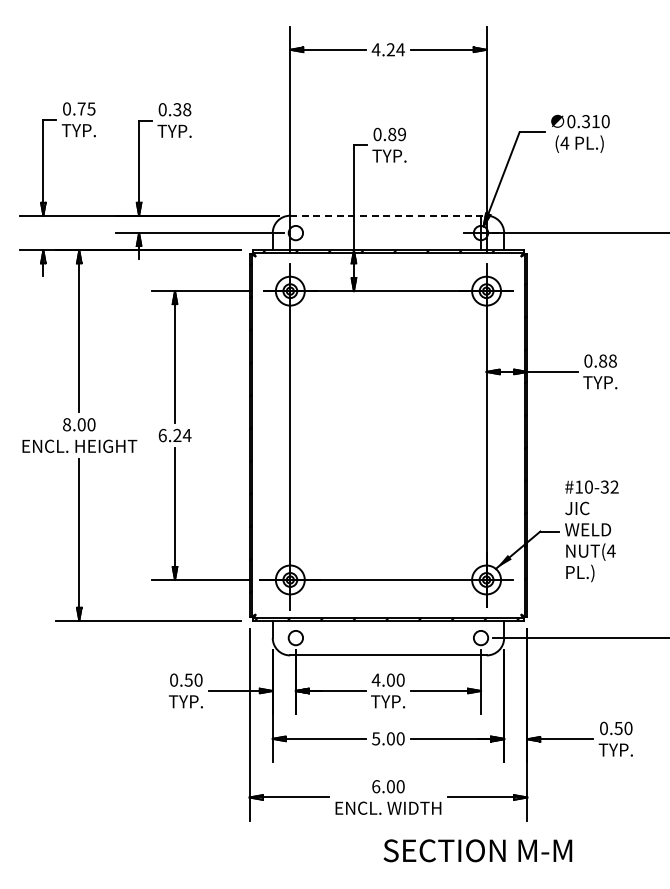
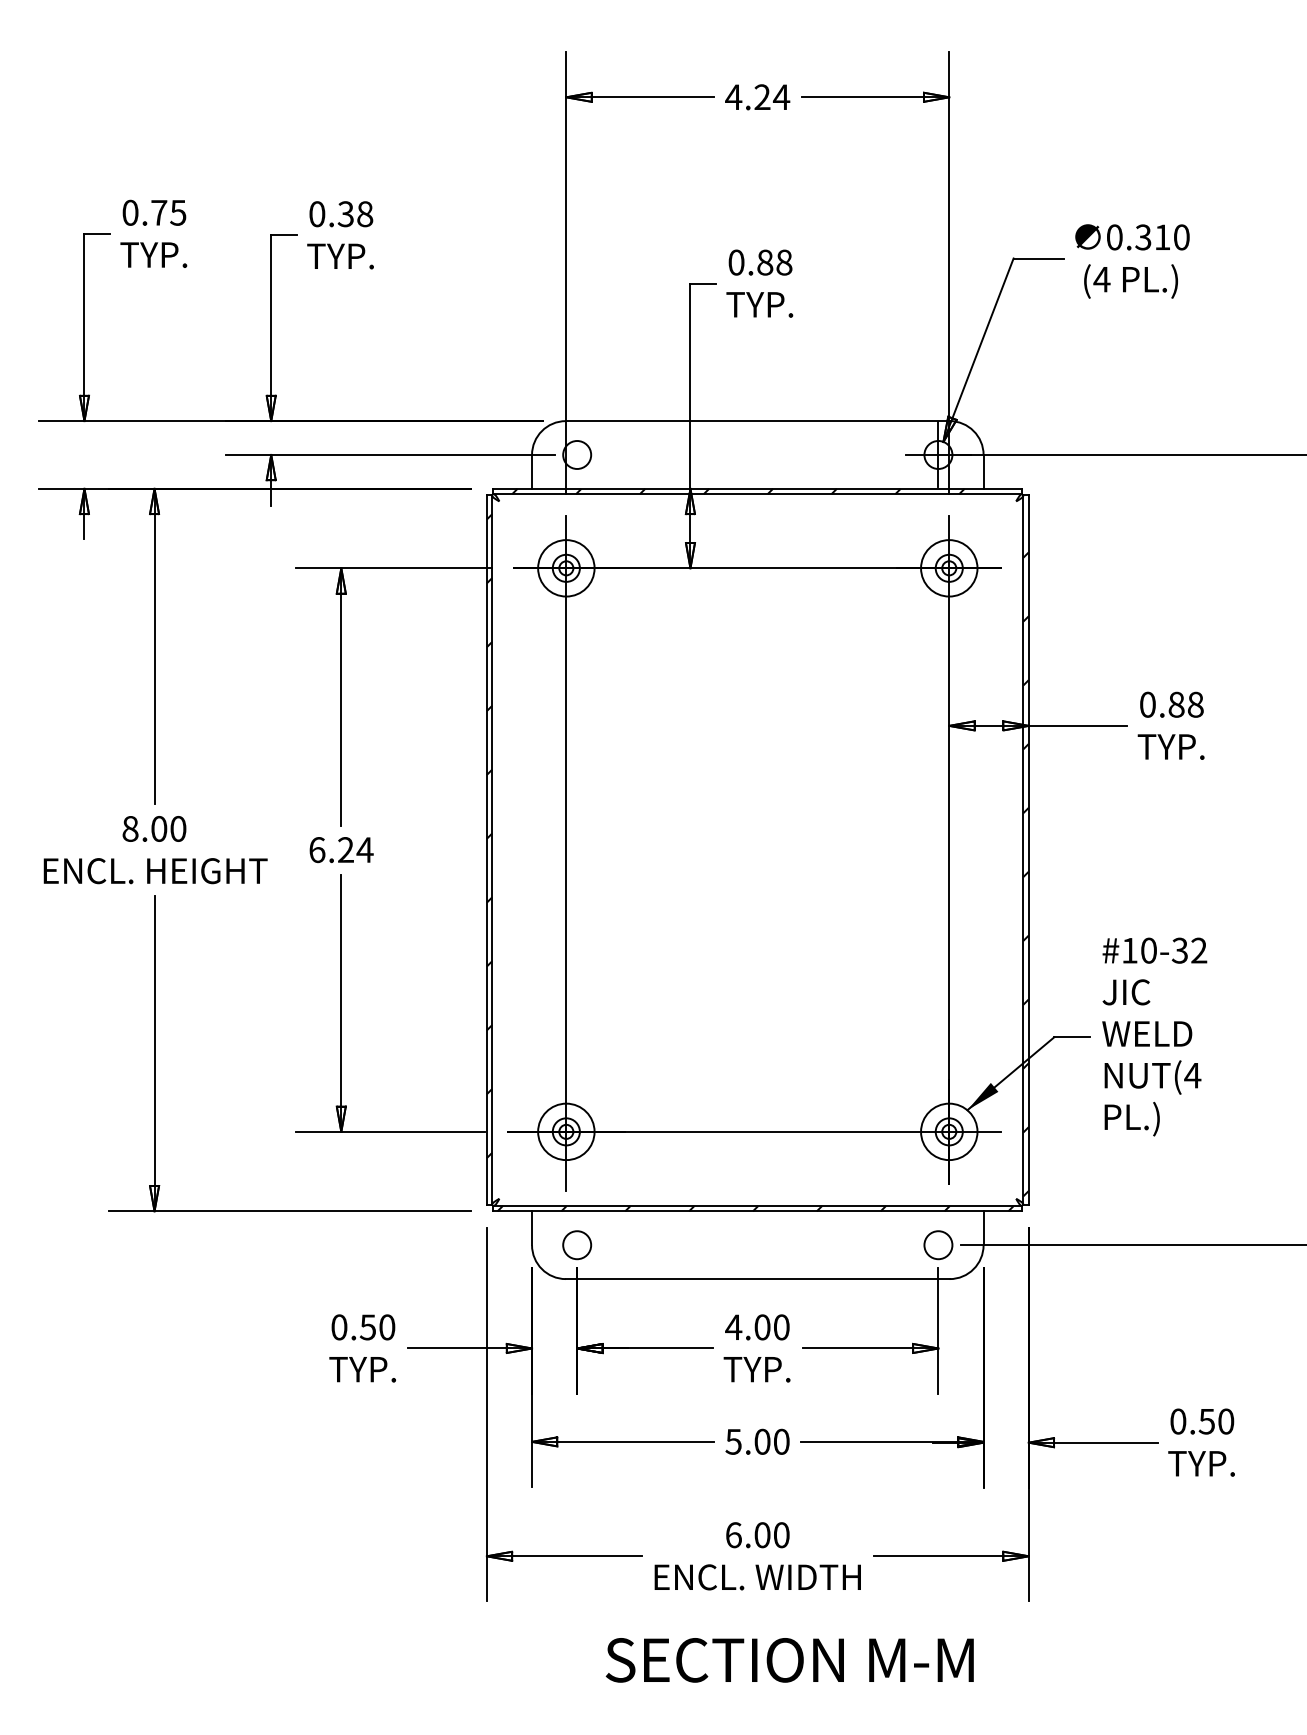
text: (402, 134) -> (785, 262), 0.89 -> 0.88
line: (388, 215) -> (757, 420), dashed -> solid
text: (477, 850) -> (789, 1659), moved

